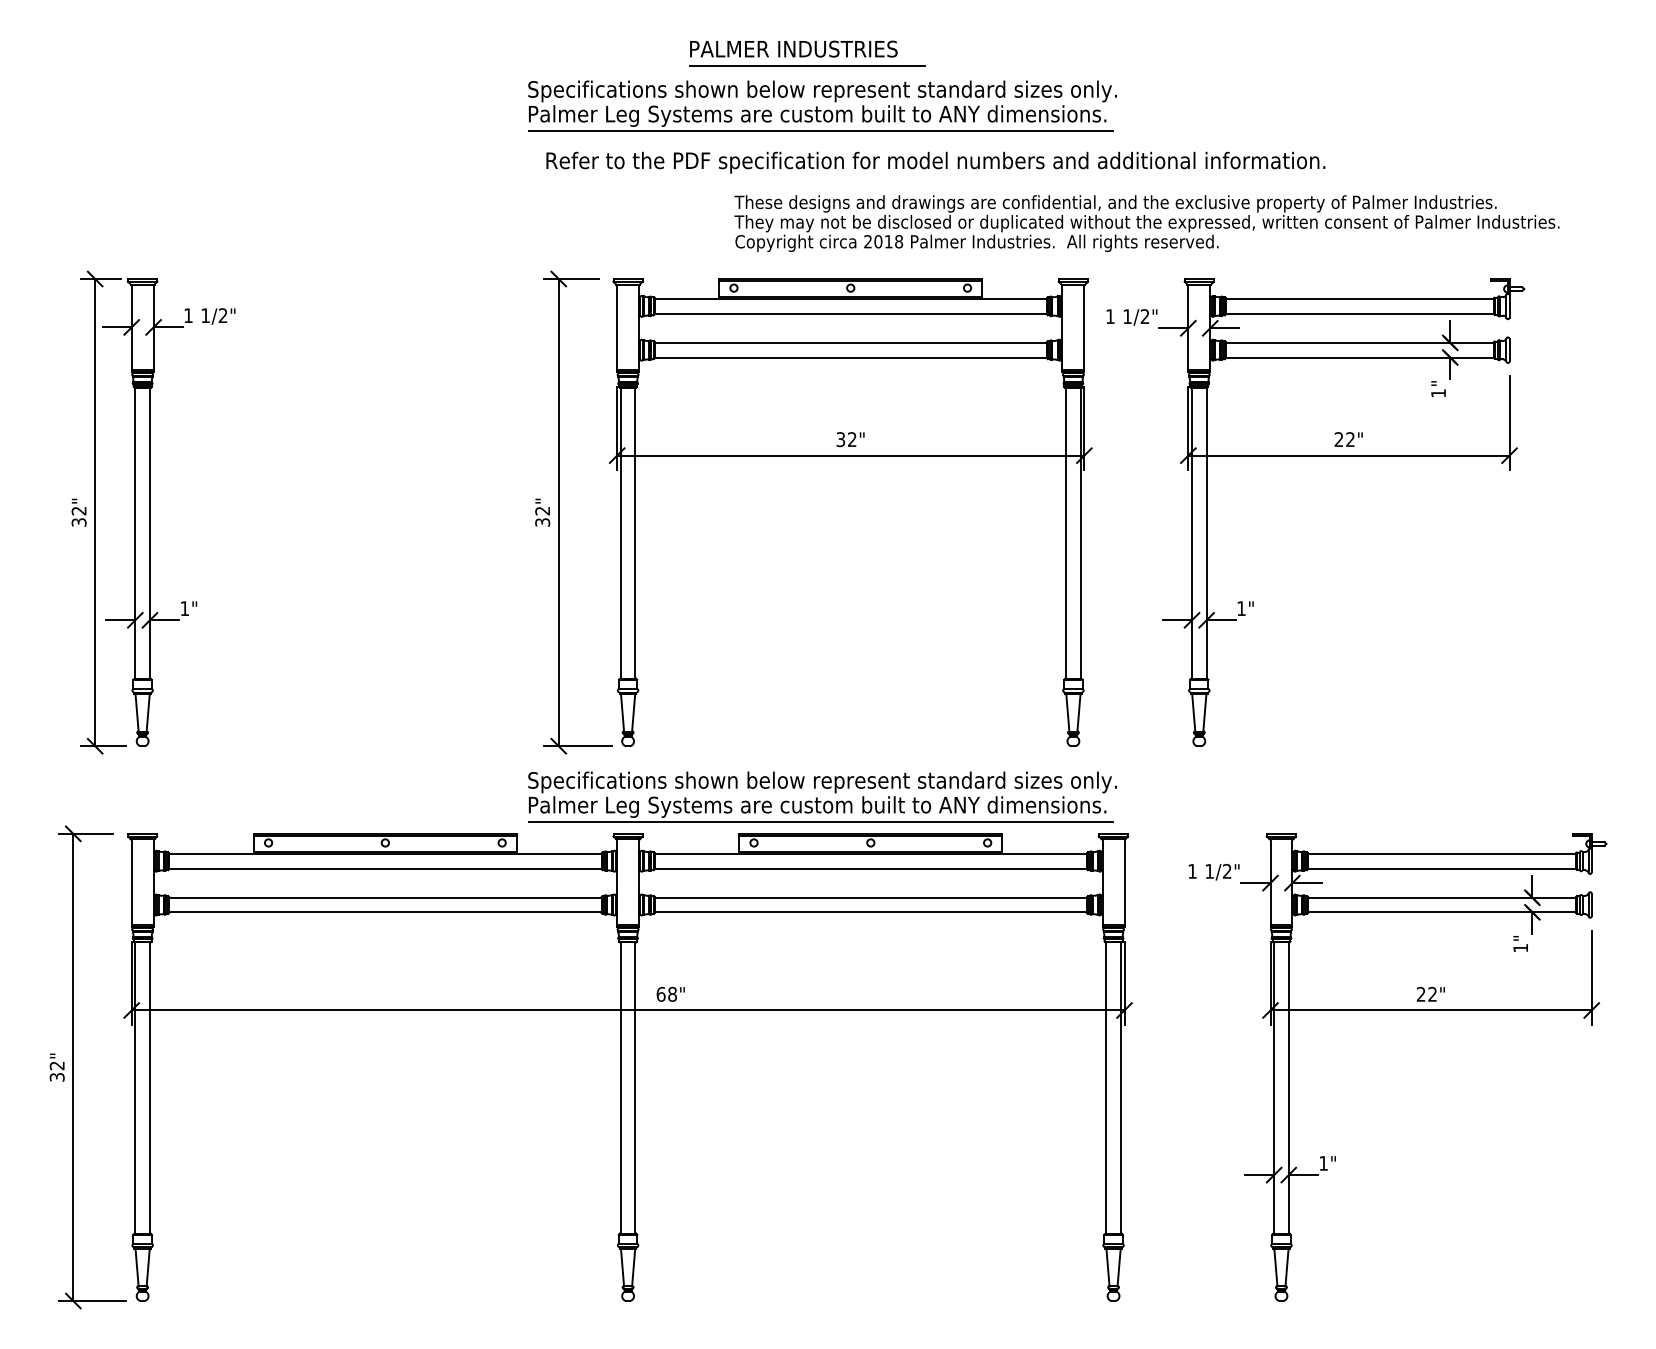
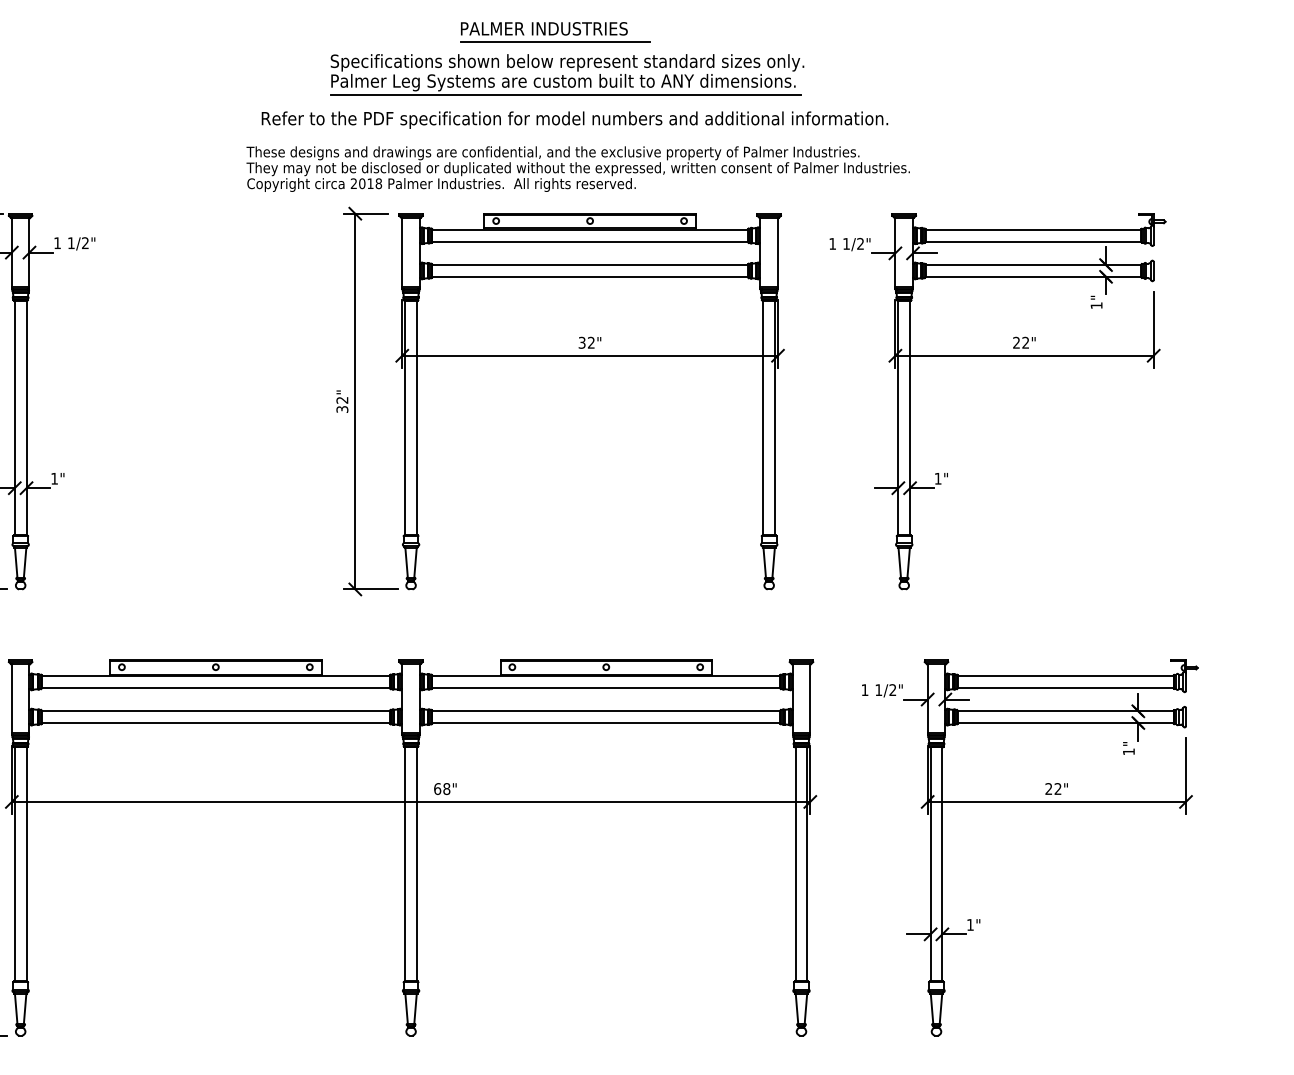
text: (935, 162) -> (574, 120), moved
text: (1146, 223) -> (577, 169), moved
part: (1315, 456) -> (997, 356), moved
part: (822, 796) -> (567, 629), removed

